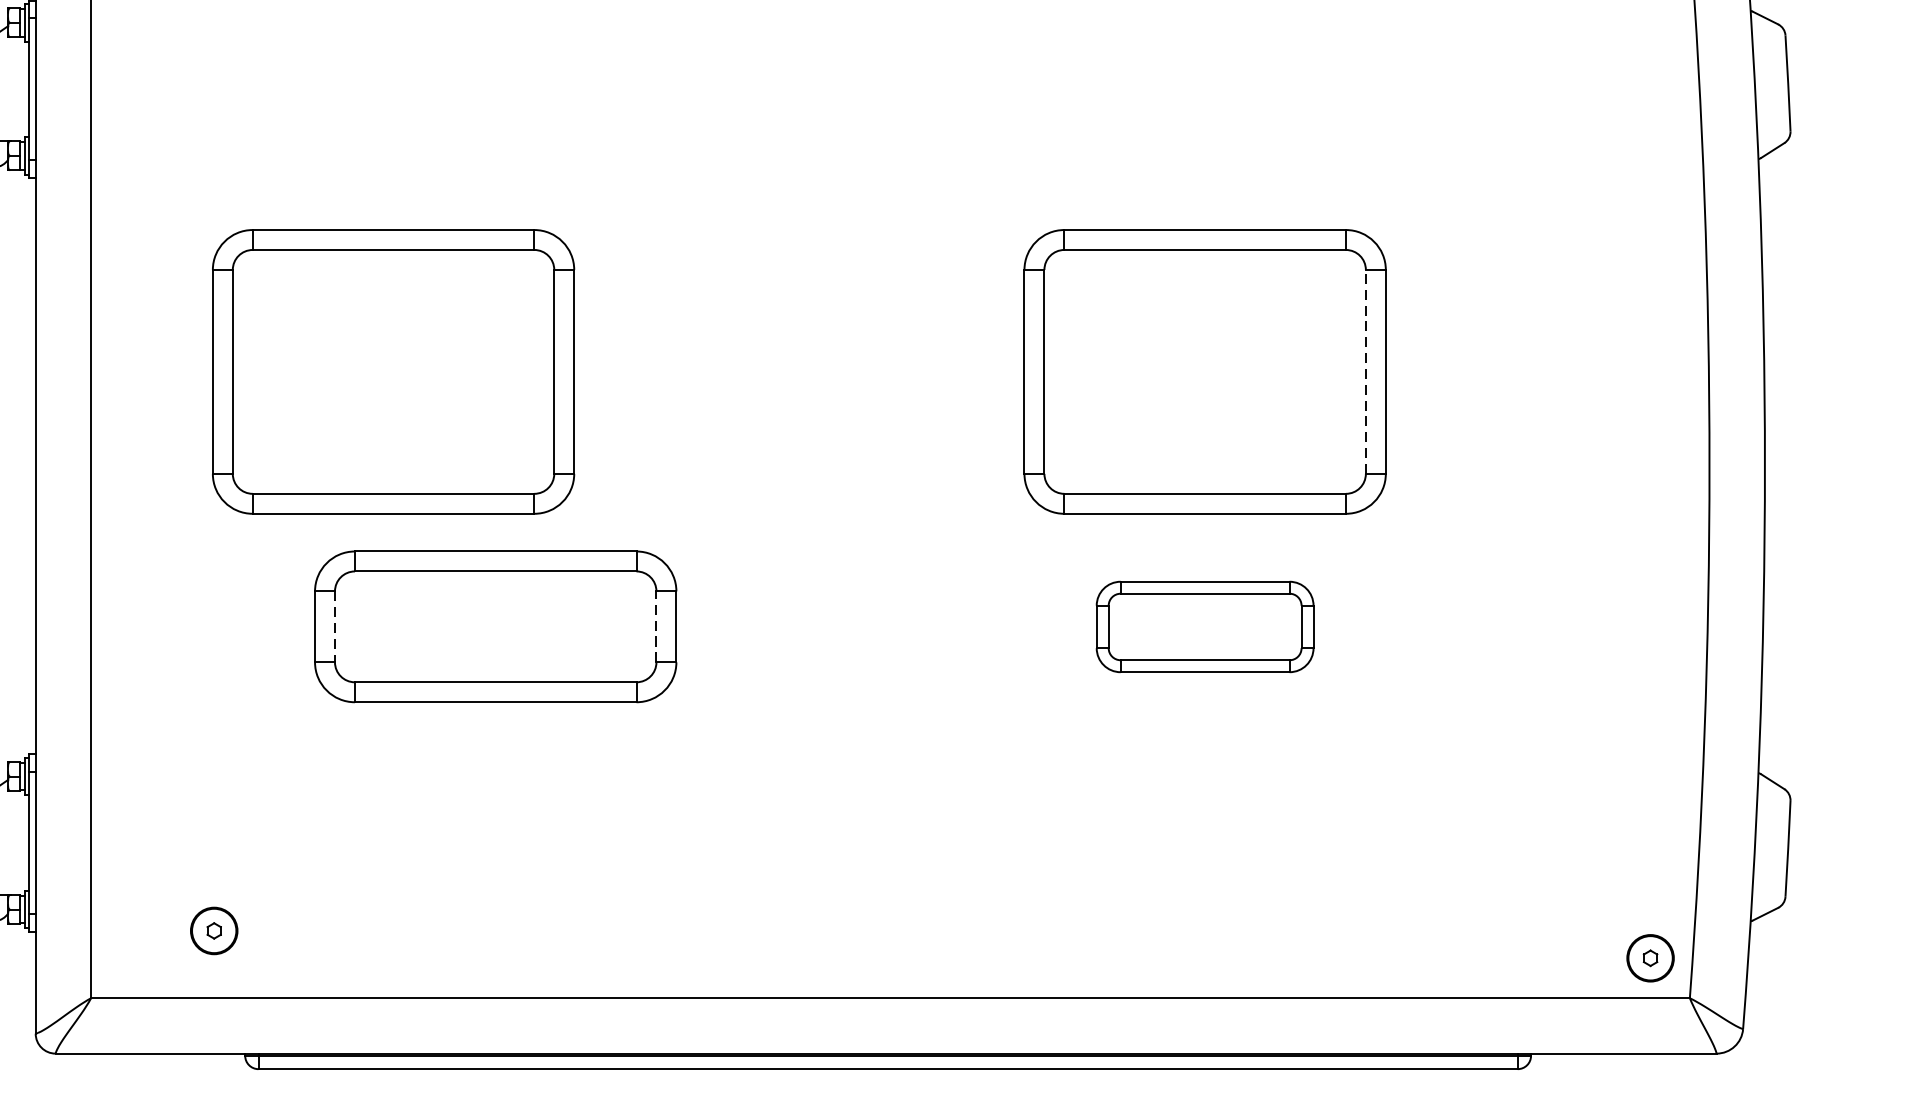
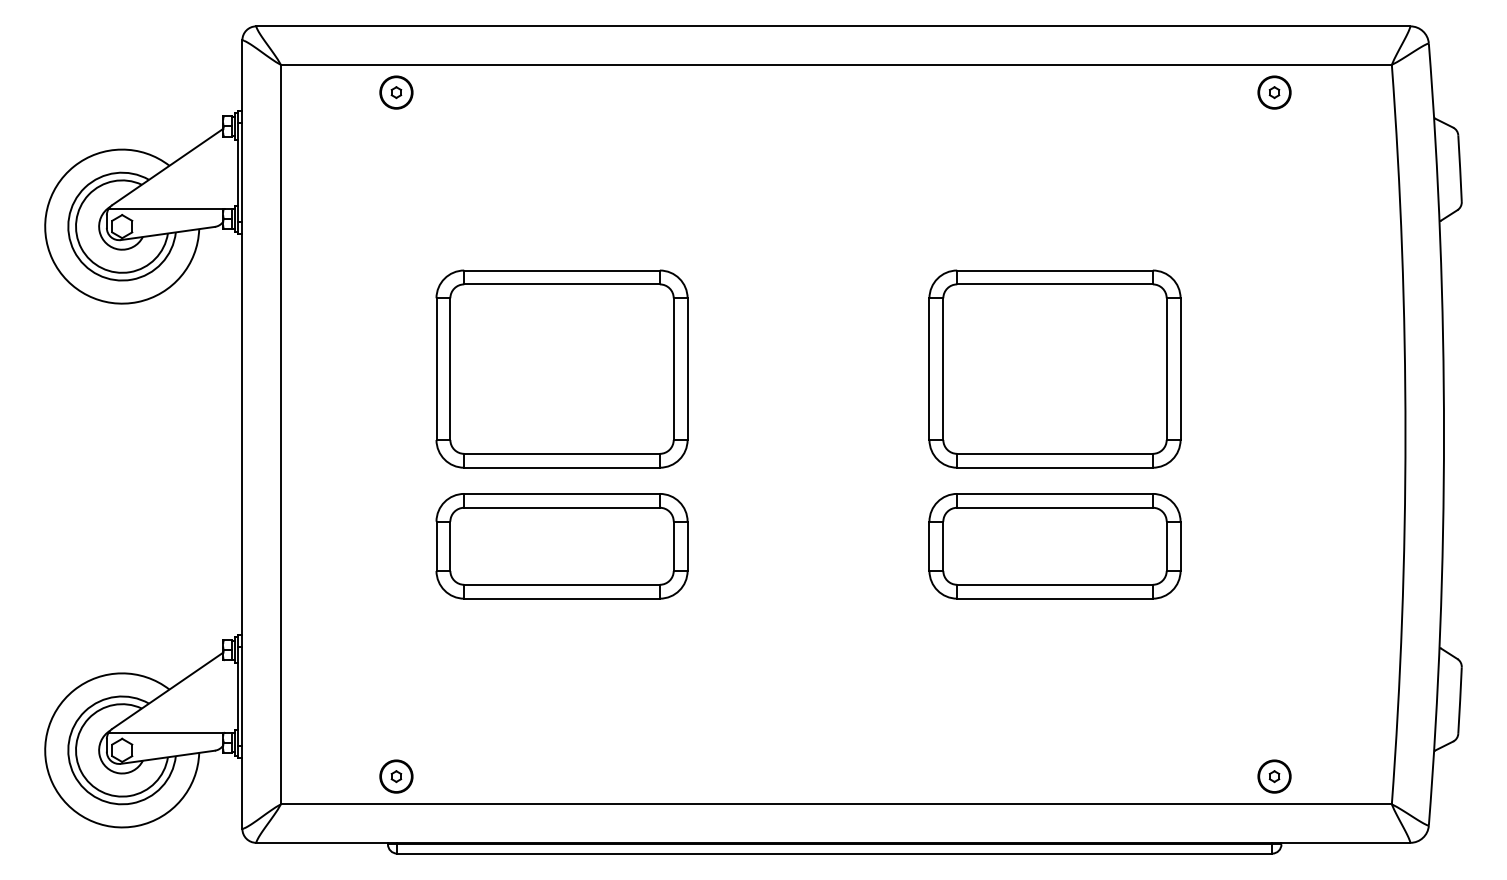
part: (392, 371) -> (561, 368), moved
line: (1365, 372) -> (1166, 369), dashed -> solid
line: (335, 627) -> (450, 546), dashed -> solid
line: (656, 627) -> (673, 546), dashed -> solid
part: (1204, 627) -> (1054, 546), size x1.67
part: (214, 930) -> (396, 776), moved
part: (1650, 958) -> (1274, 776), moved

